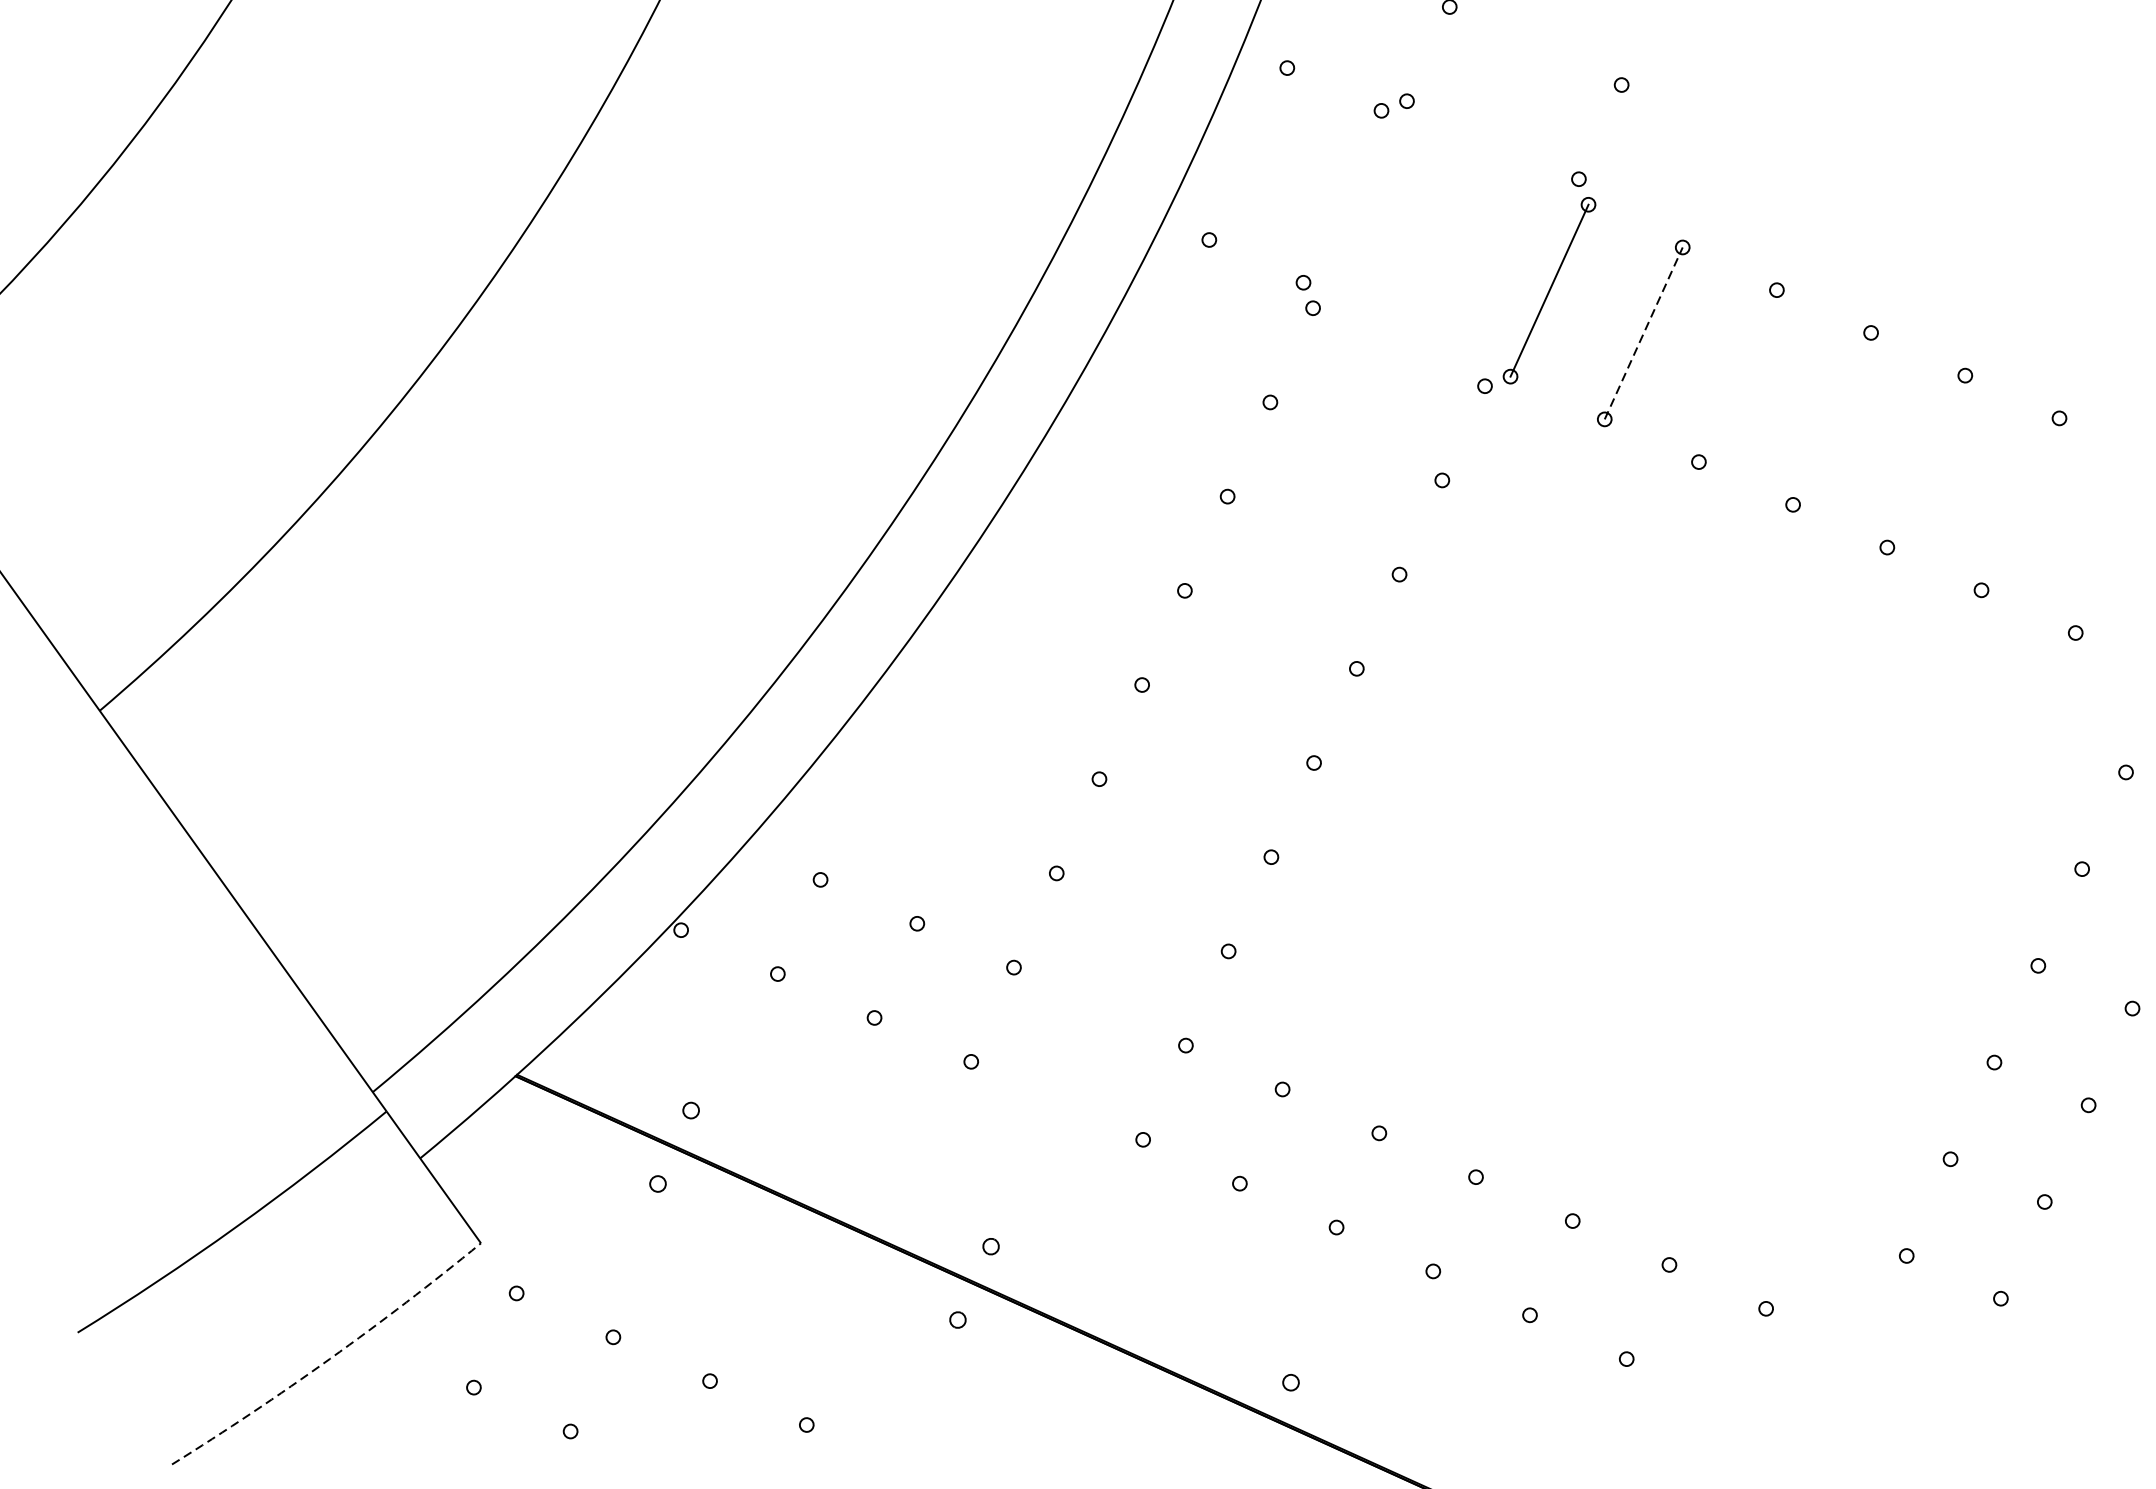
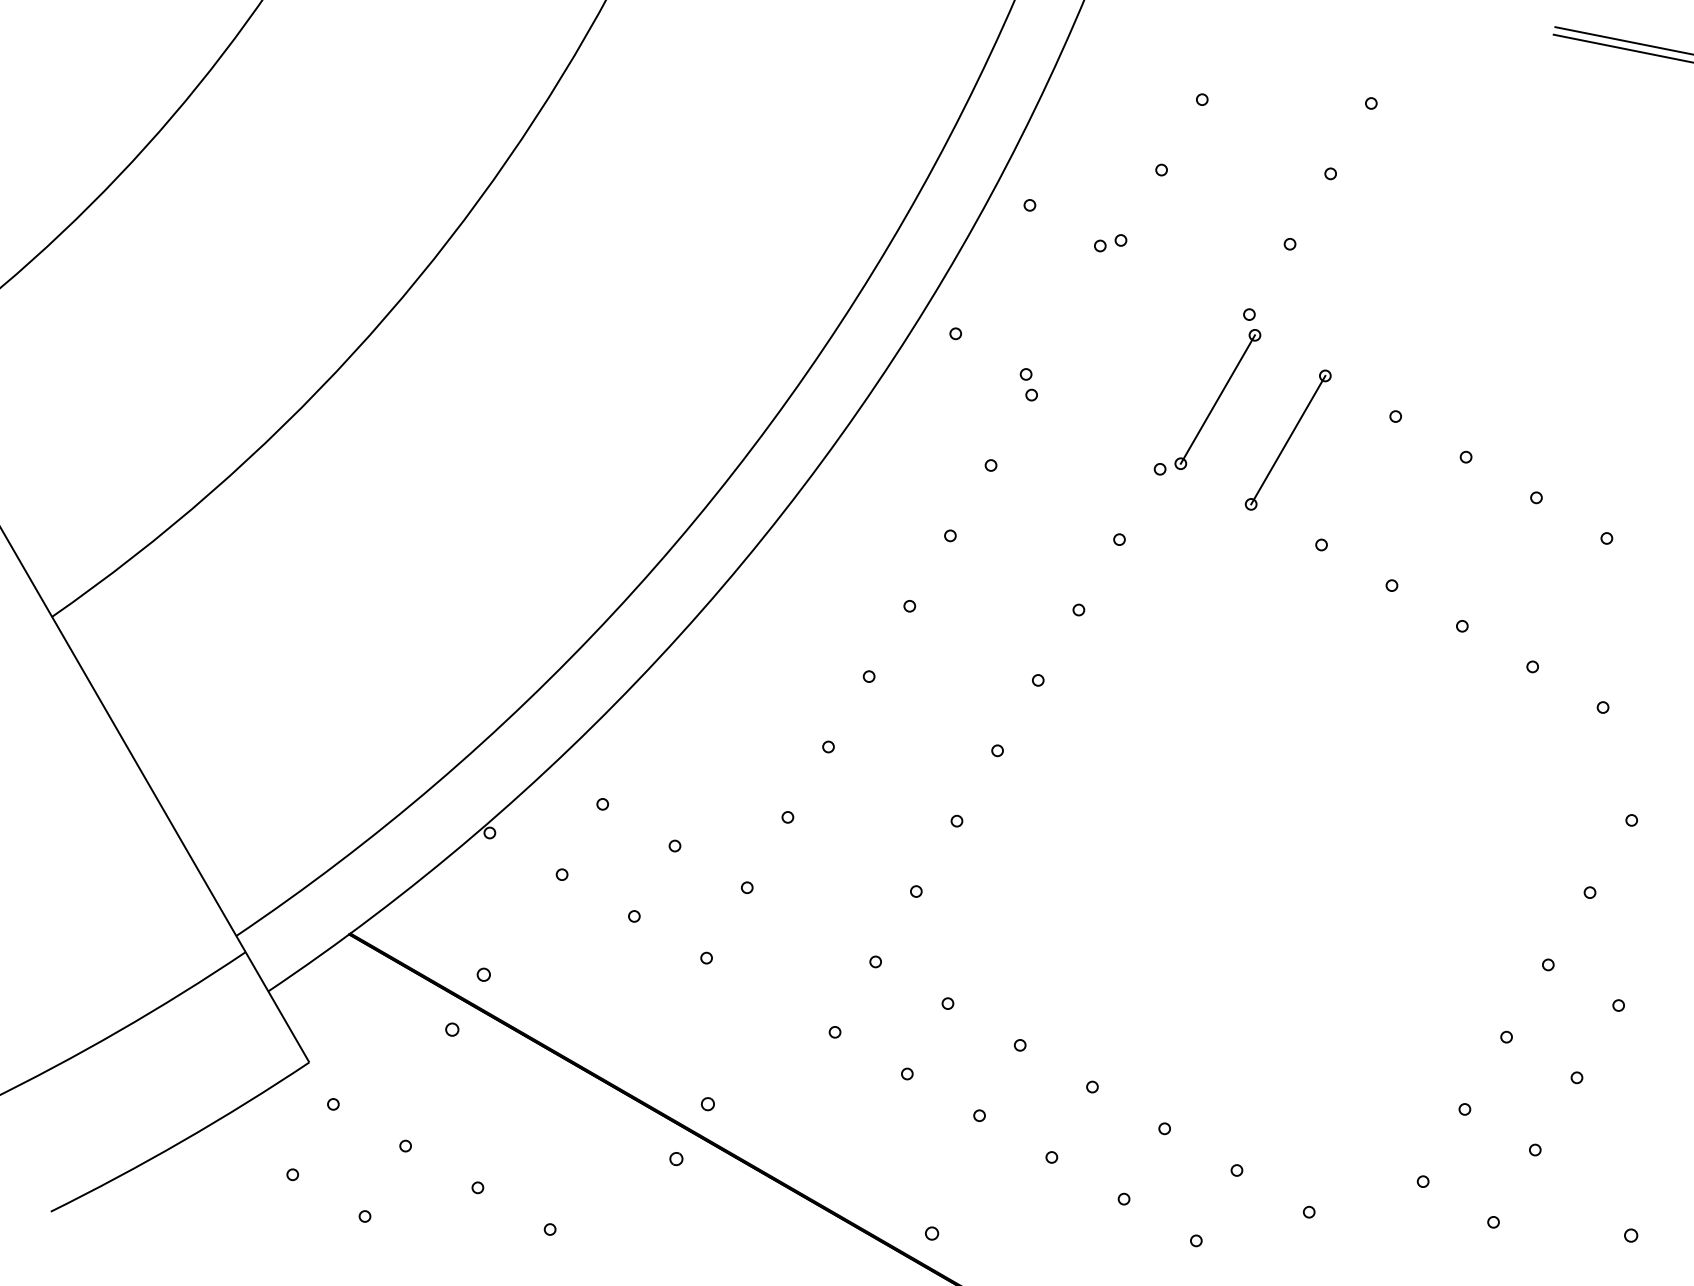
line: (1643, 332) -> (1288, 439), dashed -> solid
arc: (330, 1359) -> (182, 1141), dashed -> solid

